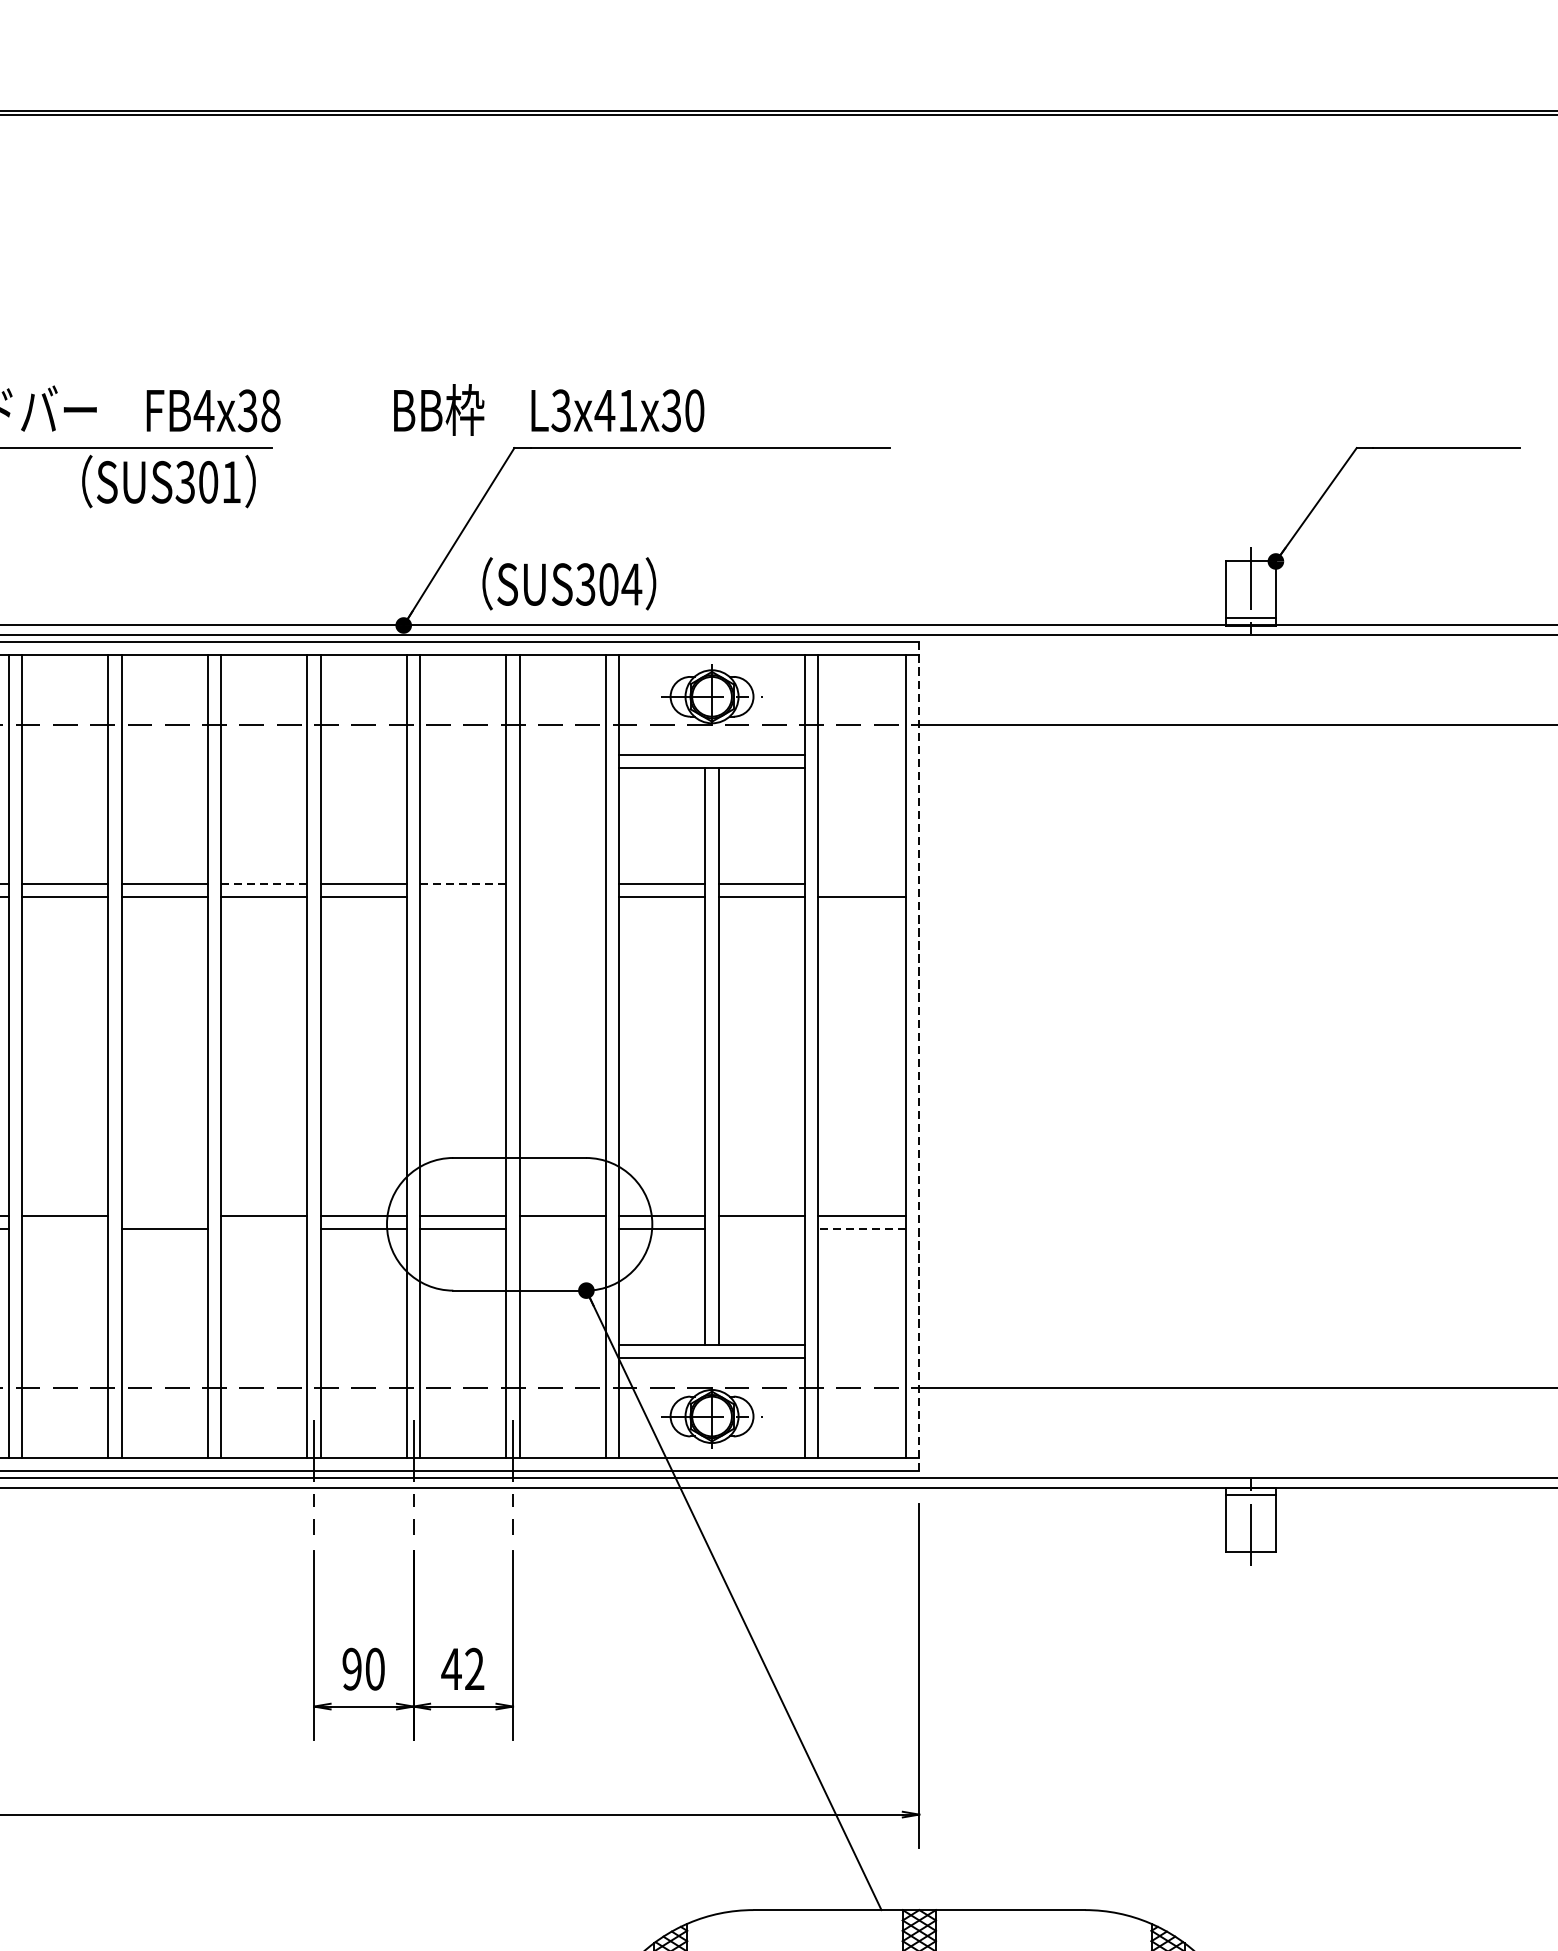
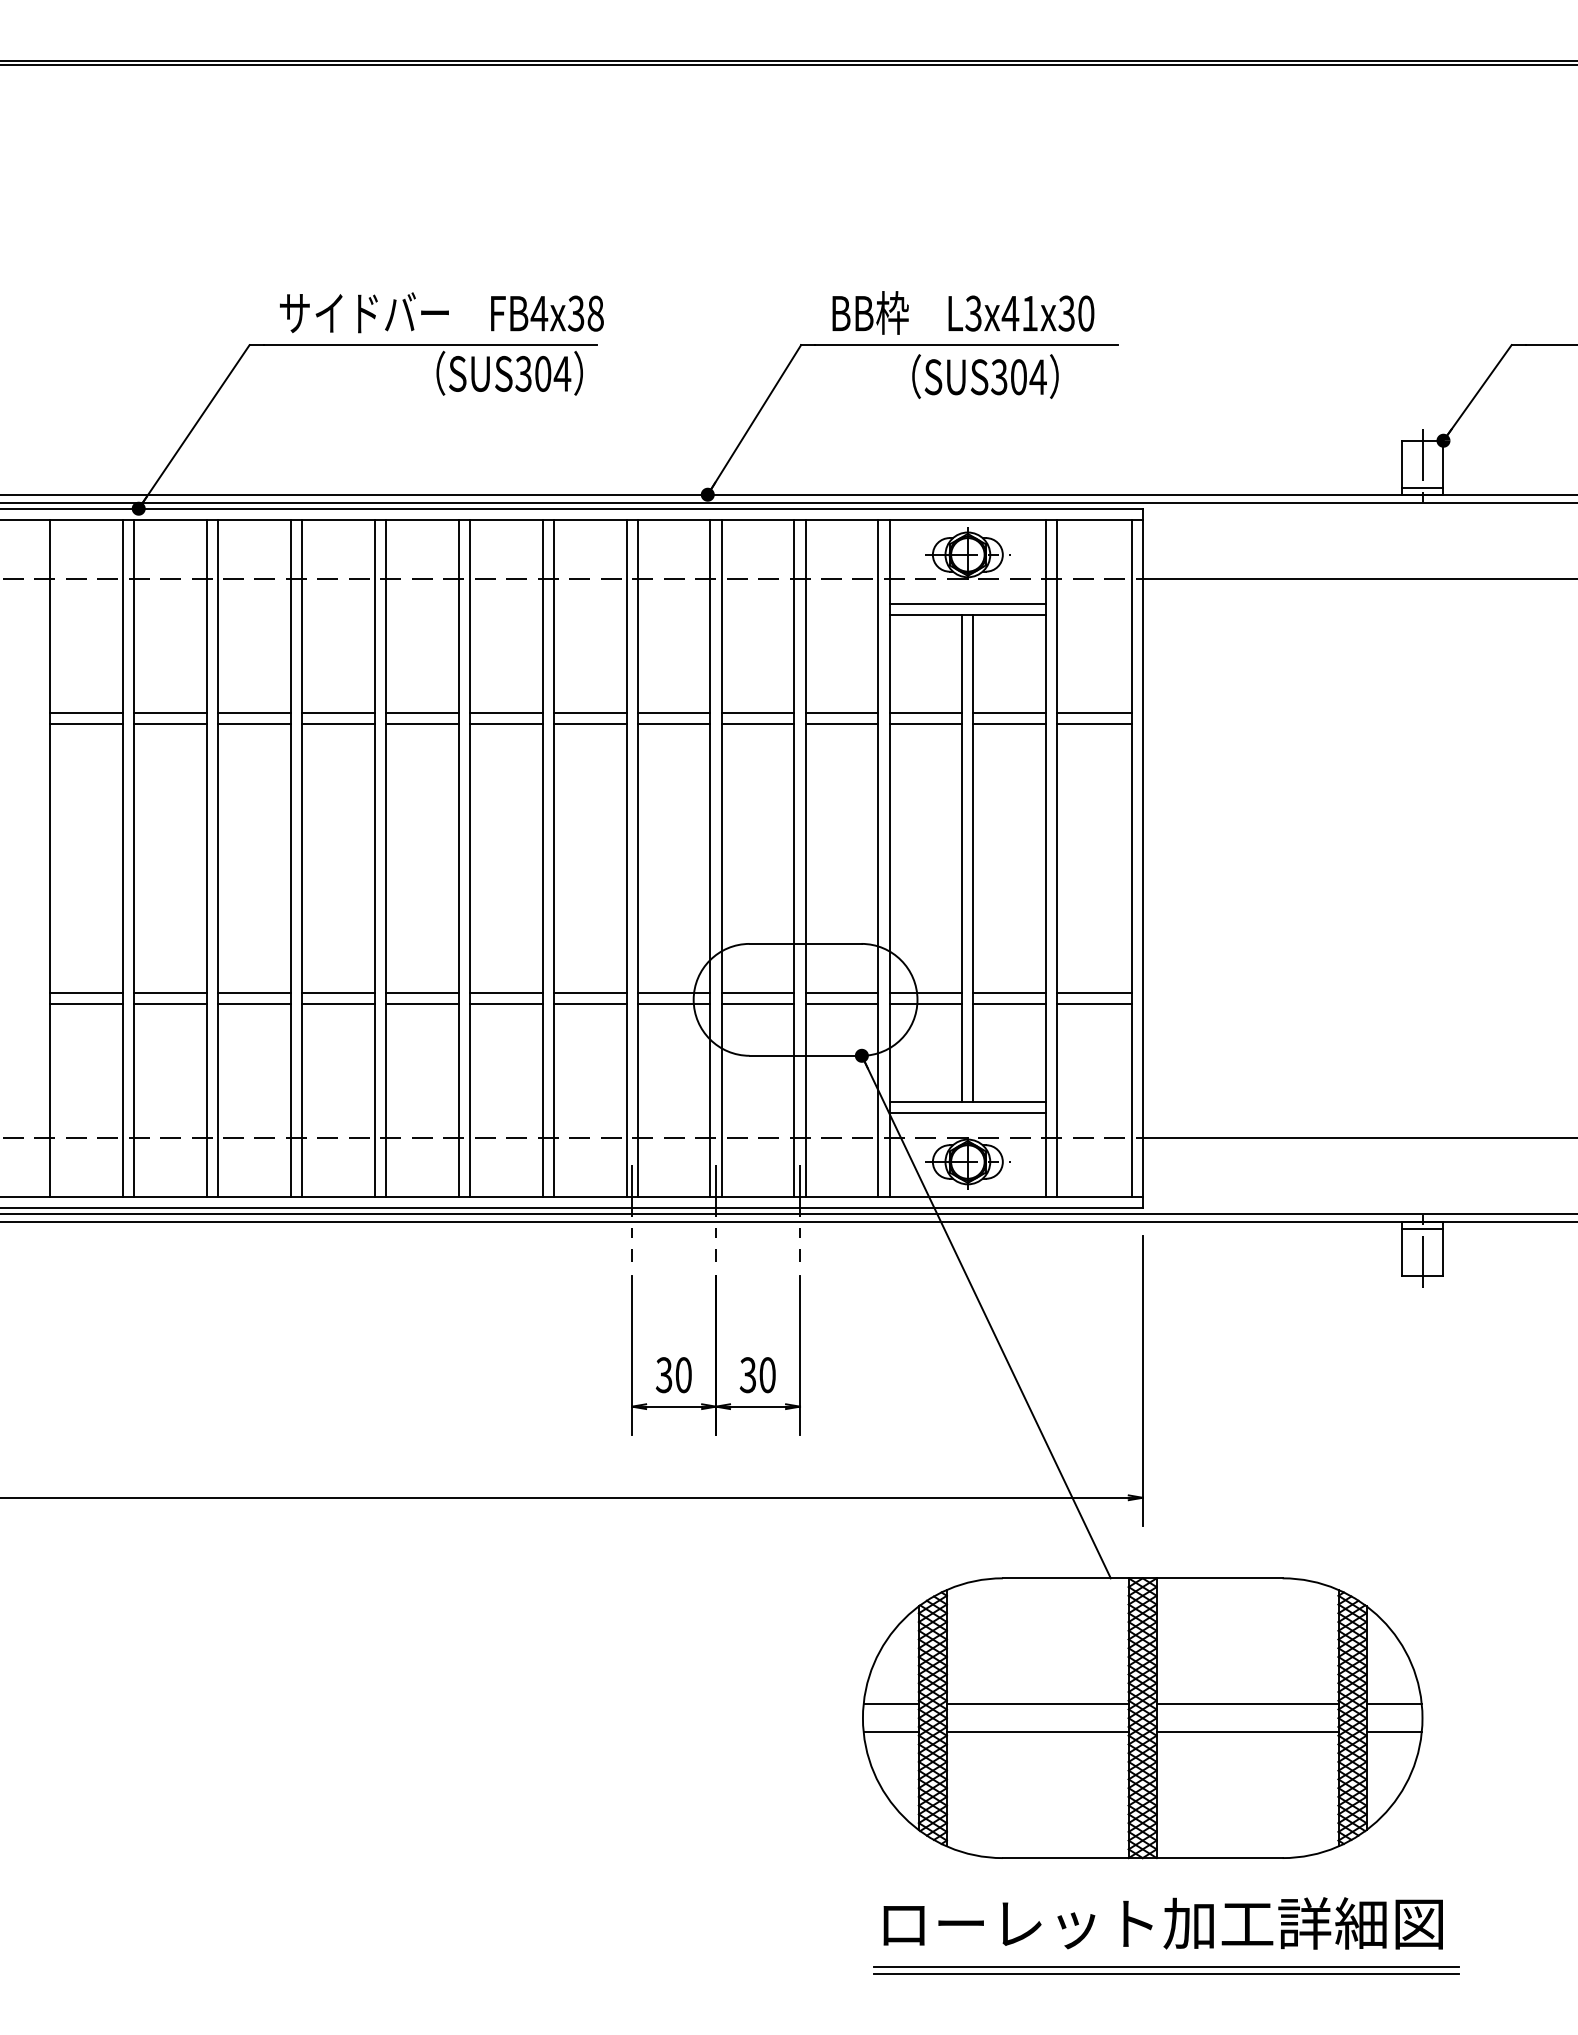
text: (549, 409) -> (963, 312), moved
text: (231, 481) -> (562, 373), SUS301 -> SUS304
text: (569, 583) -> (985, 376), moved
line: (263, 883) -> (589, 712), dashed -> solid
line: (462, 883) -> (757, 712), dashed -> solid
line: (562, 883) -> (841, 712), added
line: (862, 883) -> (1094, 712), added
line: (462, 897) -> (757, 724), added
line: (562, 897) -> (841, 724), added
line: (919, 1056) -> (1142, 858), dashed -> solid
line: (163, 1215) -> (505, 992), added
line: (64, 1228) -> (421, 1003), added
line: (263, 1228) -> (589, 1003), added
line: (562, 1228) -> (841, 1003), added
line: (761, 1228) -> (1009, 1003), added
line: (860, 1228) -> (1093, 1003), dashed -> solid
text: (351, 1669) -> (663, 1375), 90 -> 30
text: (462, 1669) -> (757, 1375), 42 -> 30

